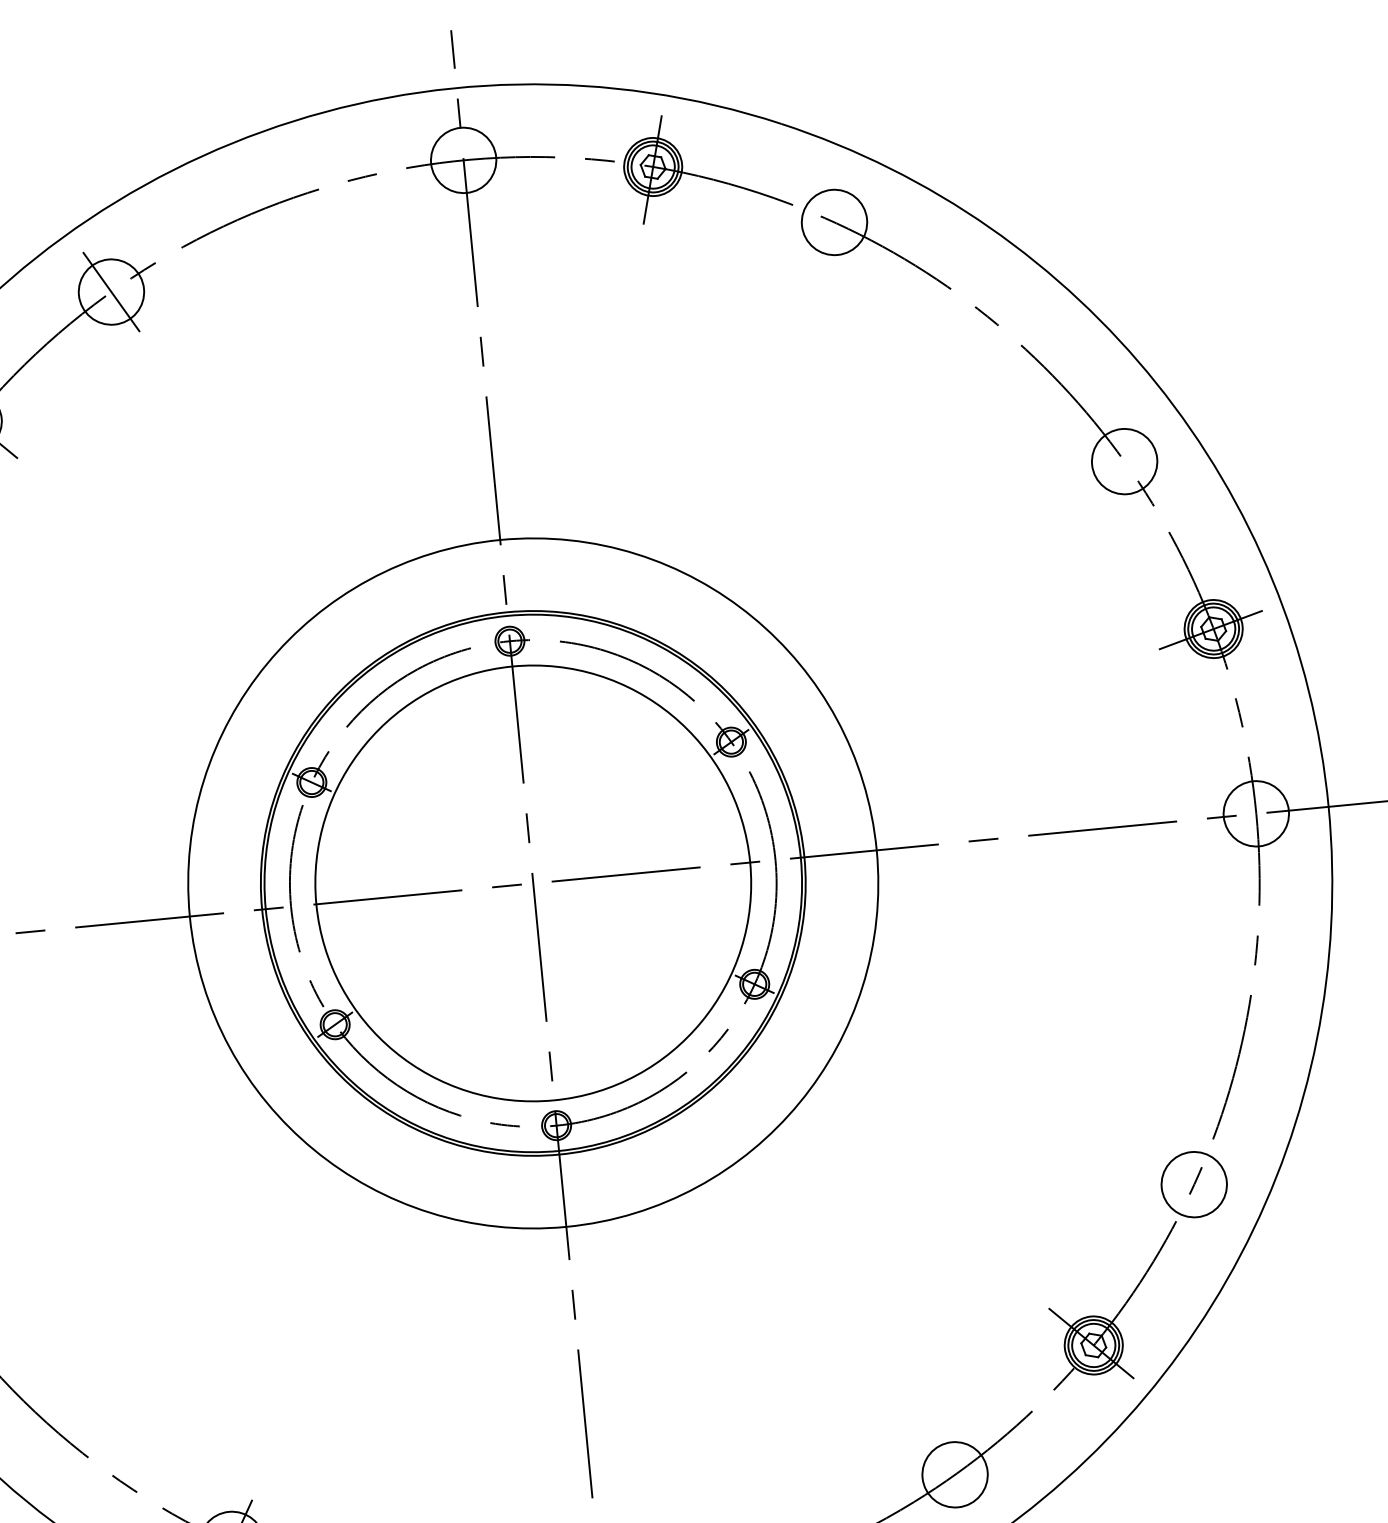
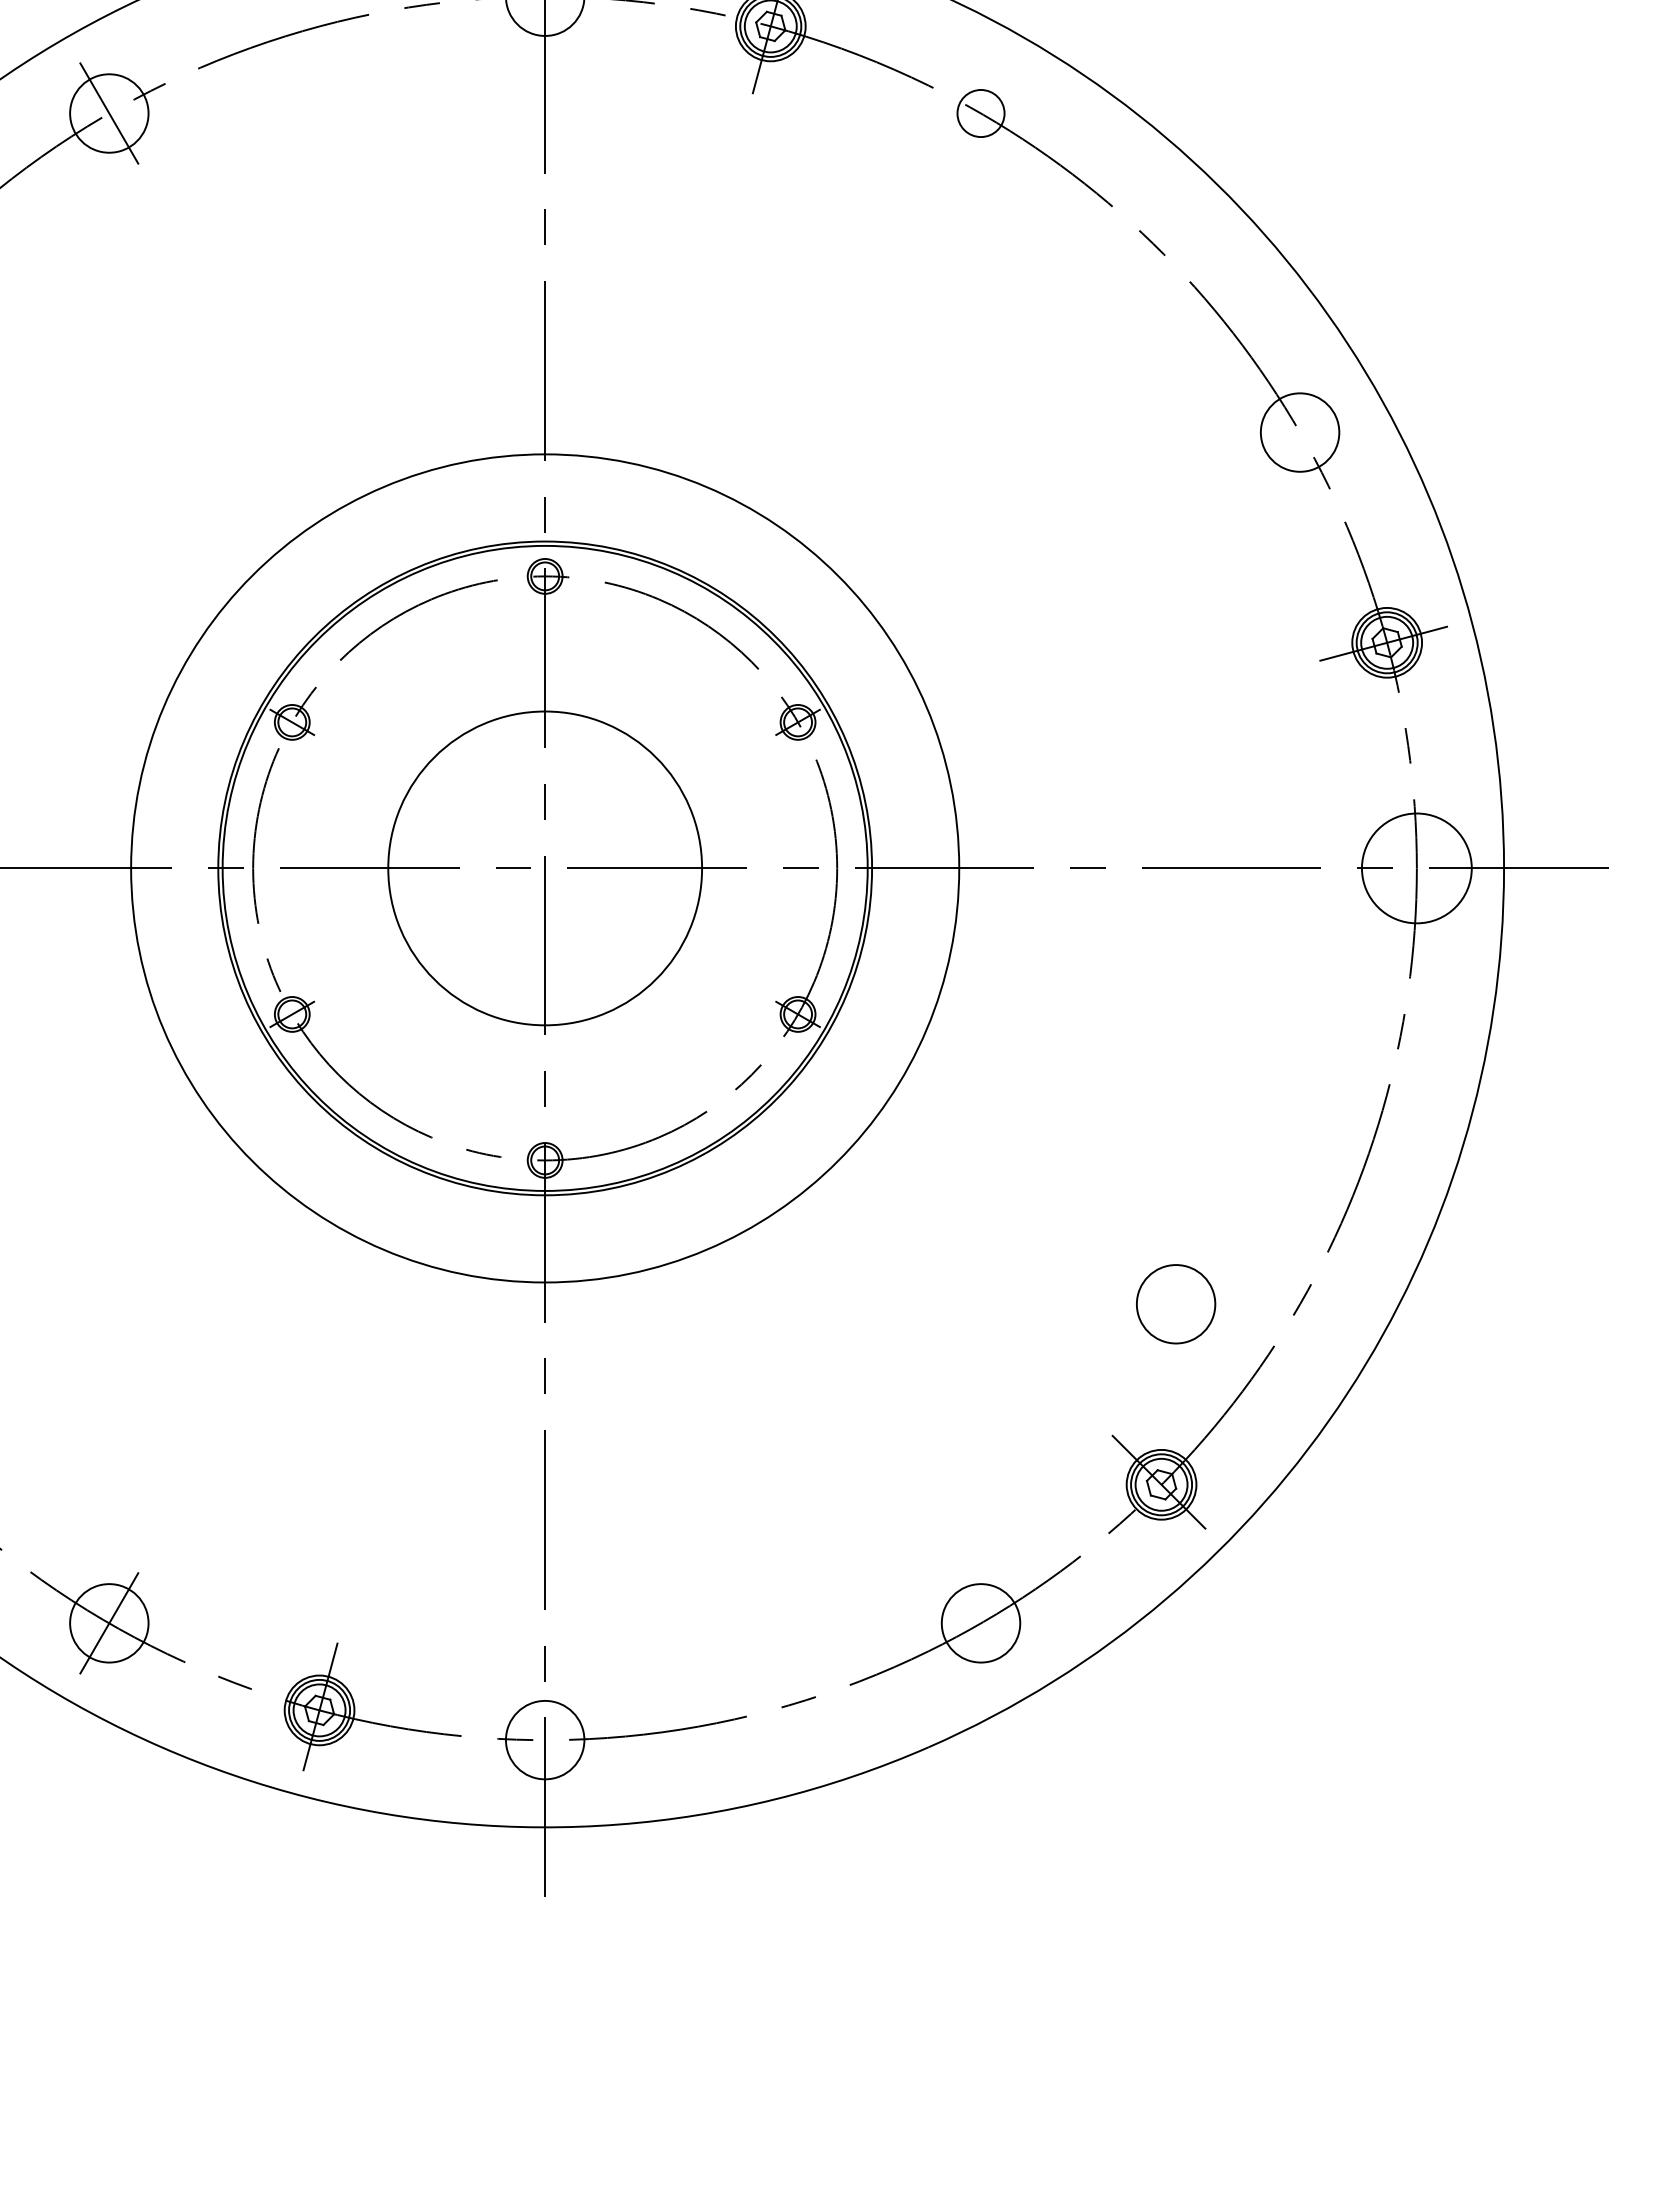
circle: (834, 222) -> (980, 113), size x0.6
circle: (1256, 813) -> (1416, 868), size x1.4
circle: (532, 882) -> (544, 867), size x0.6
circle: (1194, 1184) -> (1176, 1304), moved

